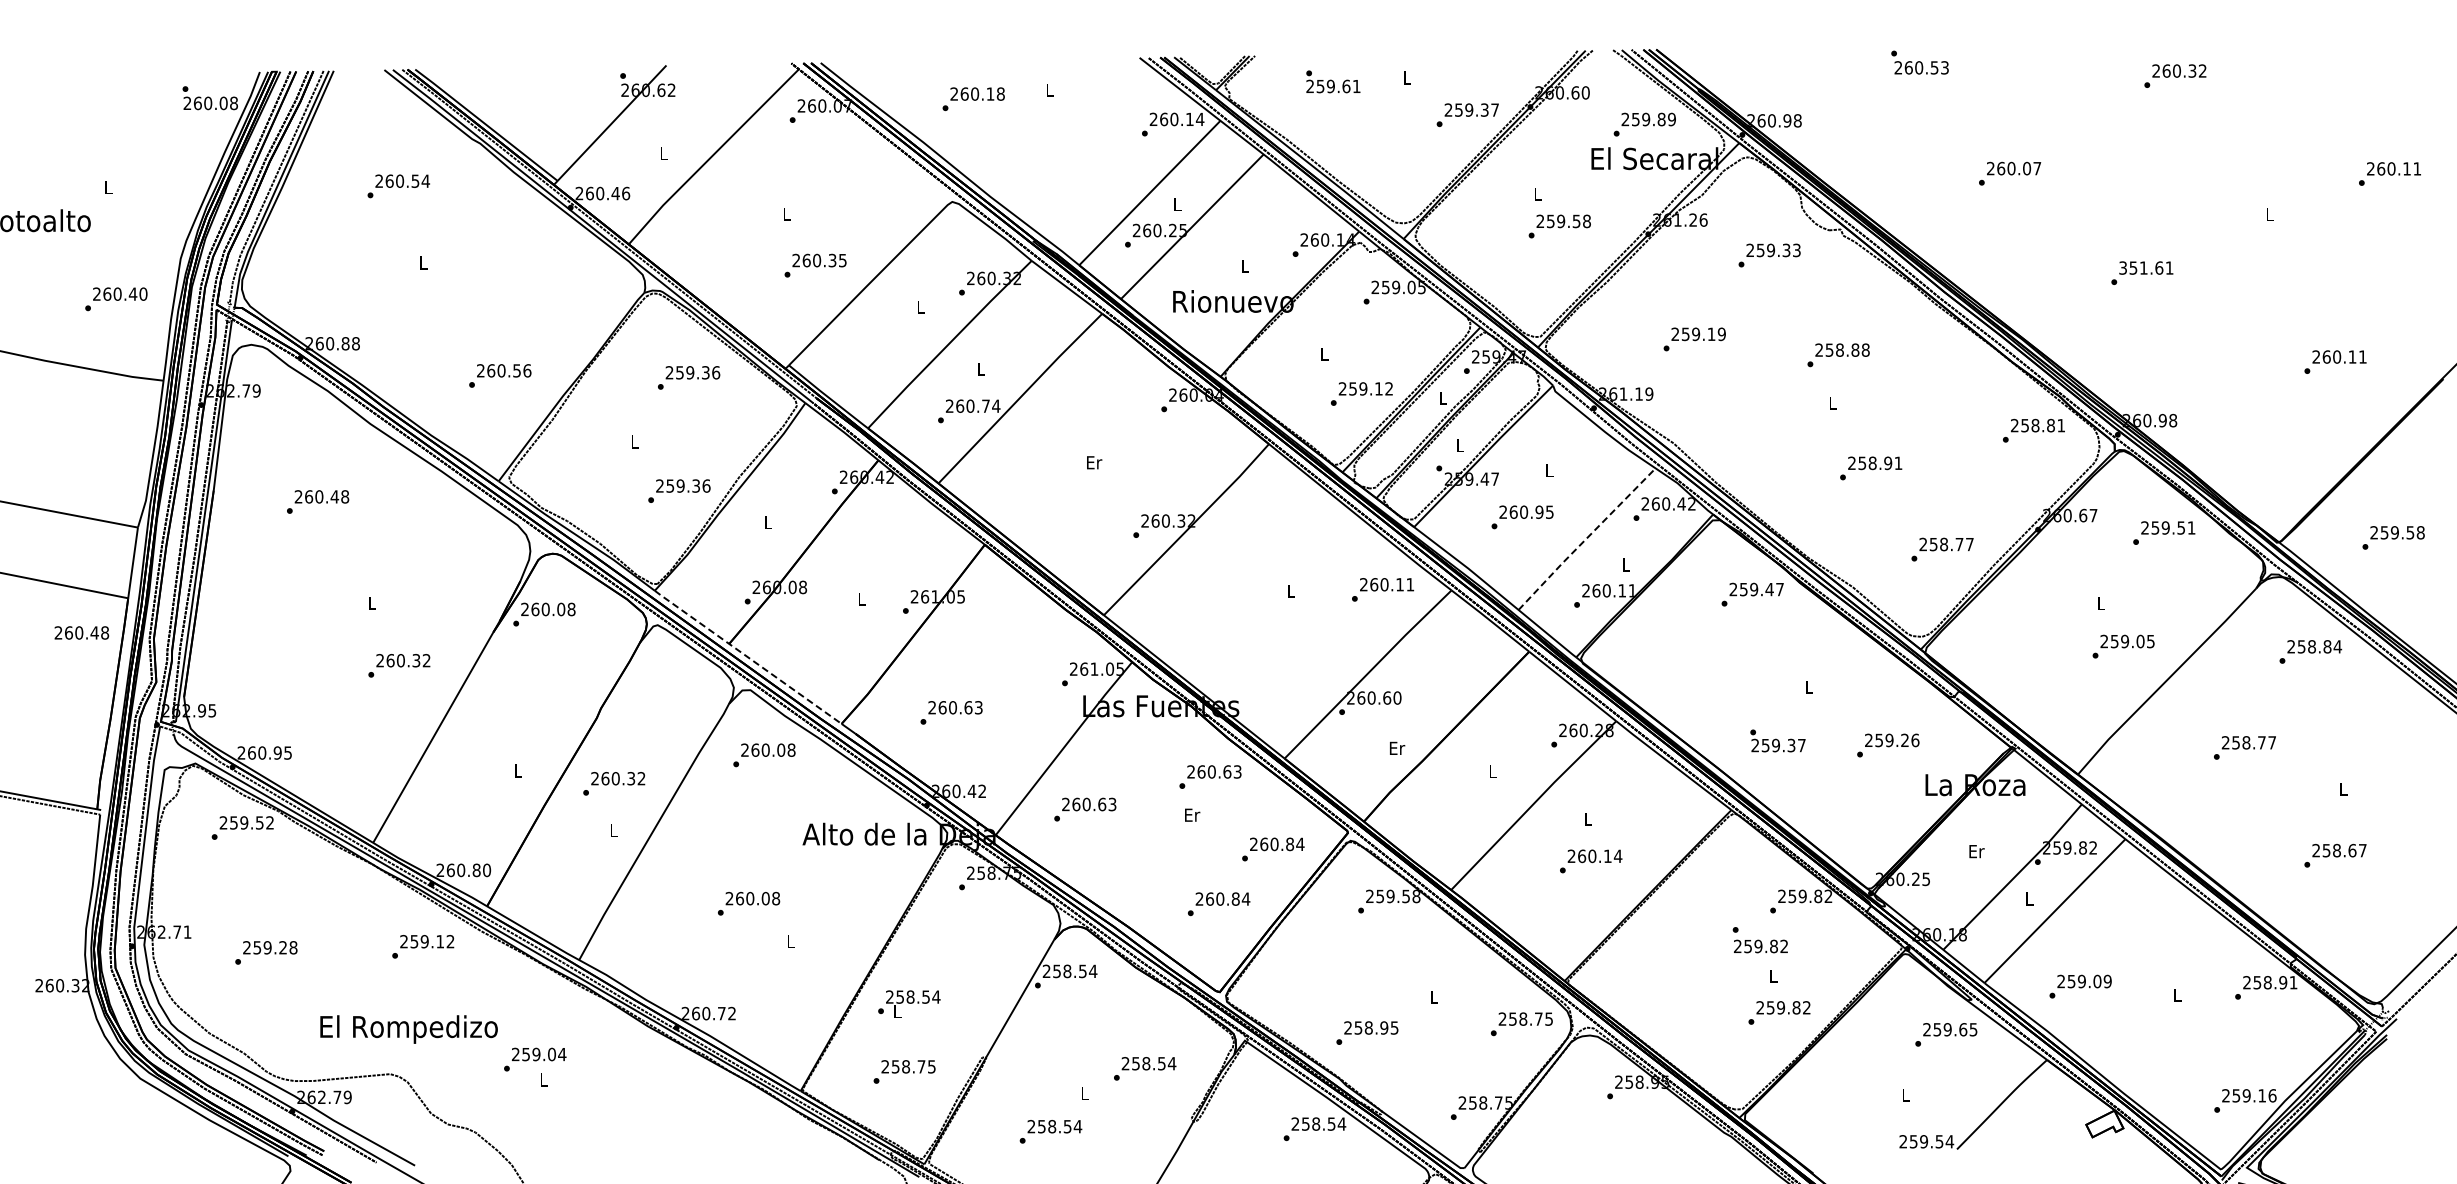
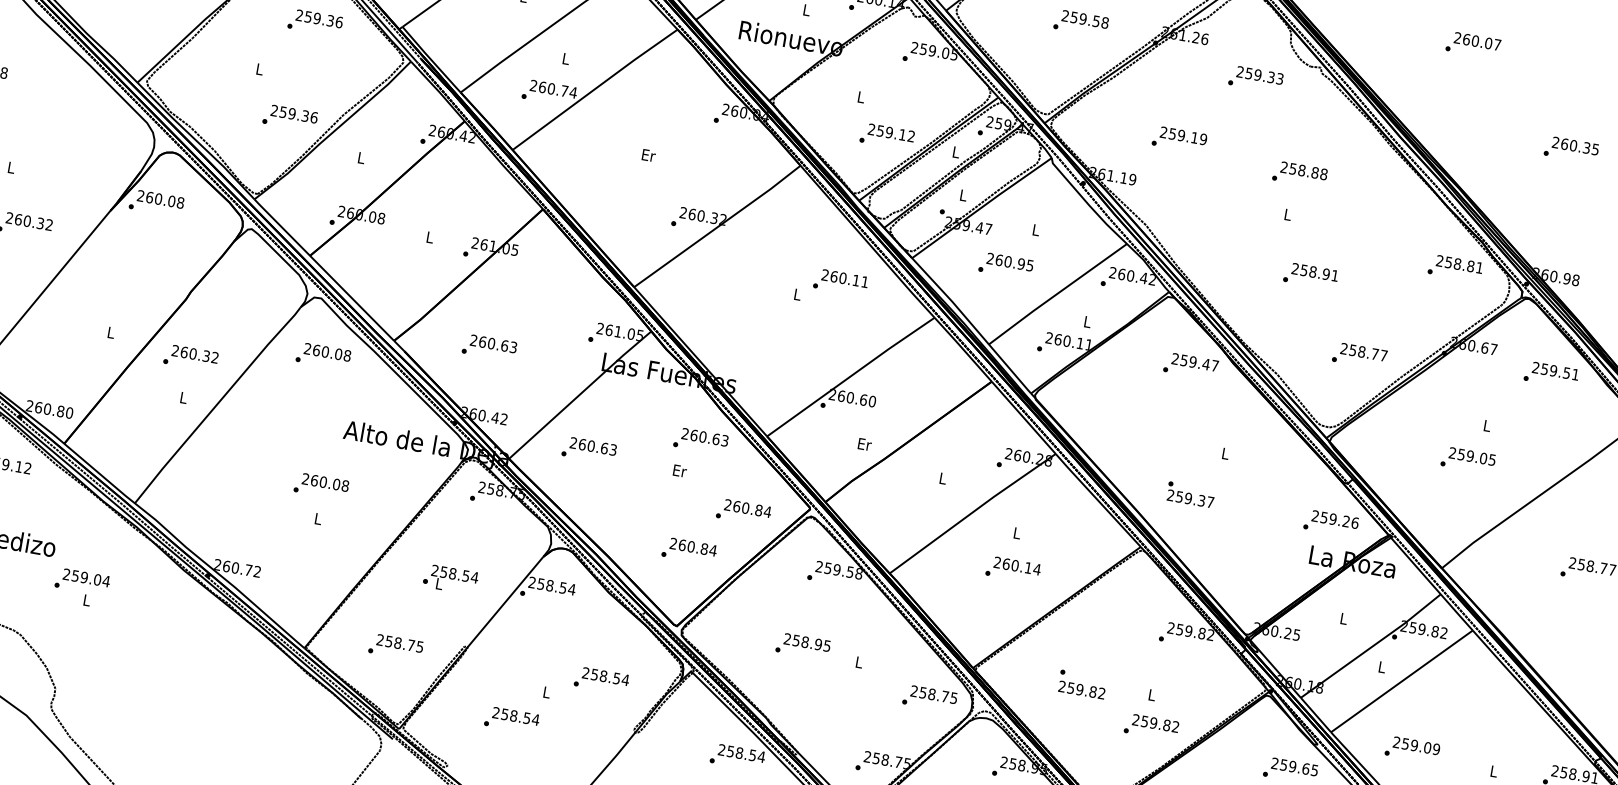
text: (2146, 267) -> (1575, 145), 351.61 -> 260.35
line: (1586, 538) -> (1057, 293), dashed -> solid
text: (1382, 589) -> (840, 282), moved
text: (2123, 646) -> (1468, 460), moved
line: (748, 657) -> (324, 270), dashed -> solid
text: (1888, 745) -> (1331, 523), moved
text: (1976, 851) -> (1343, 618), Er -> L
text: (749, 903) -> (321, 486), moved
text: (1759, 940) -> (1081, 684), moved
text: (909, 1003) -> (450, 579), moved
text: (1367, 1032) -> (803, 645), moved

